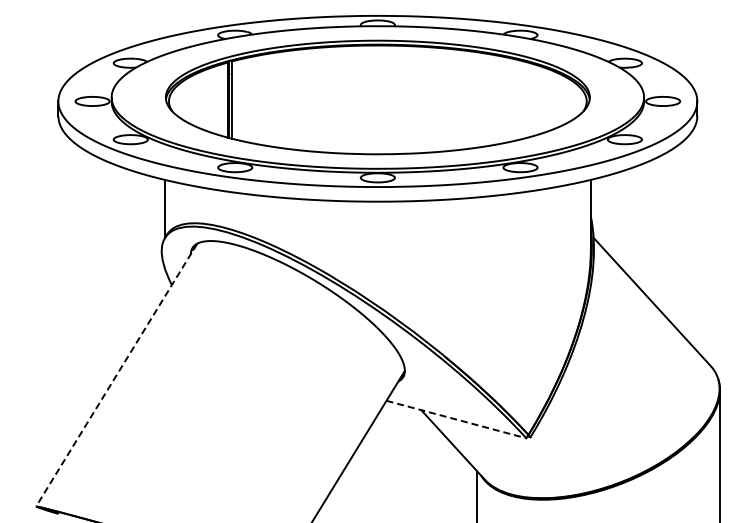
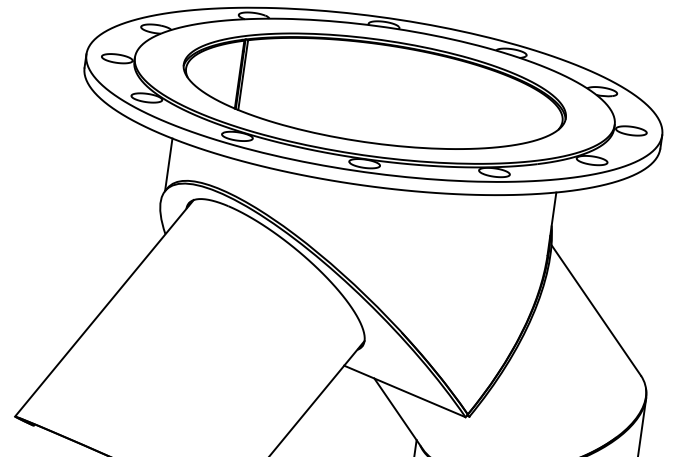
line: (116, 375) -> (104, 308), dashed -> solid
line: (456, 419) -> (404, 391), dashed -> solid

